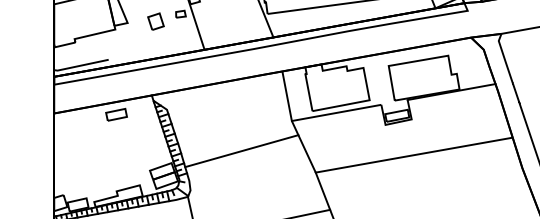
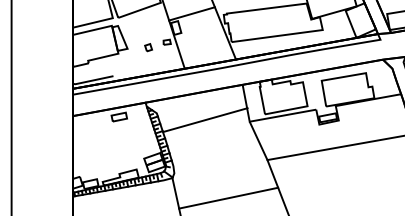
part: (155, 21) -> (148, 47), size x0.6
line: (241, 150) -> (205, 119), moved

